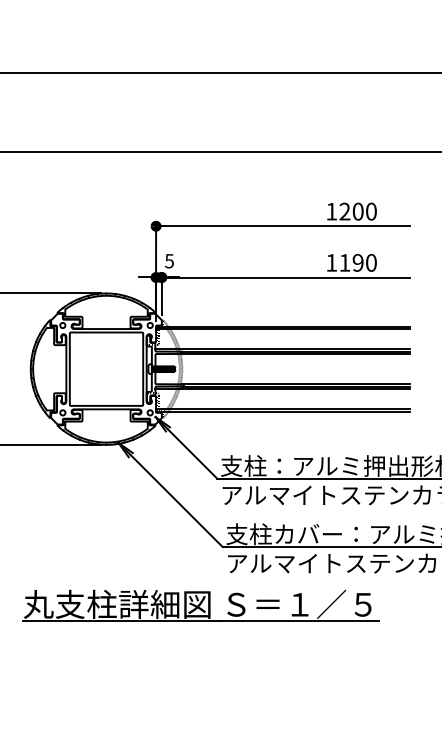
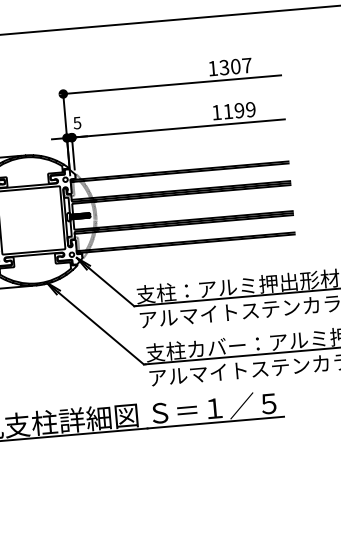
text: (357, 211) -> (235, 66), 1200 -> 1307
text: (371, 262) -> (250, 109), 1190 -> 1199

